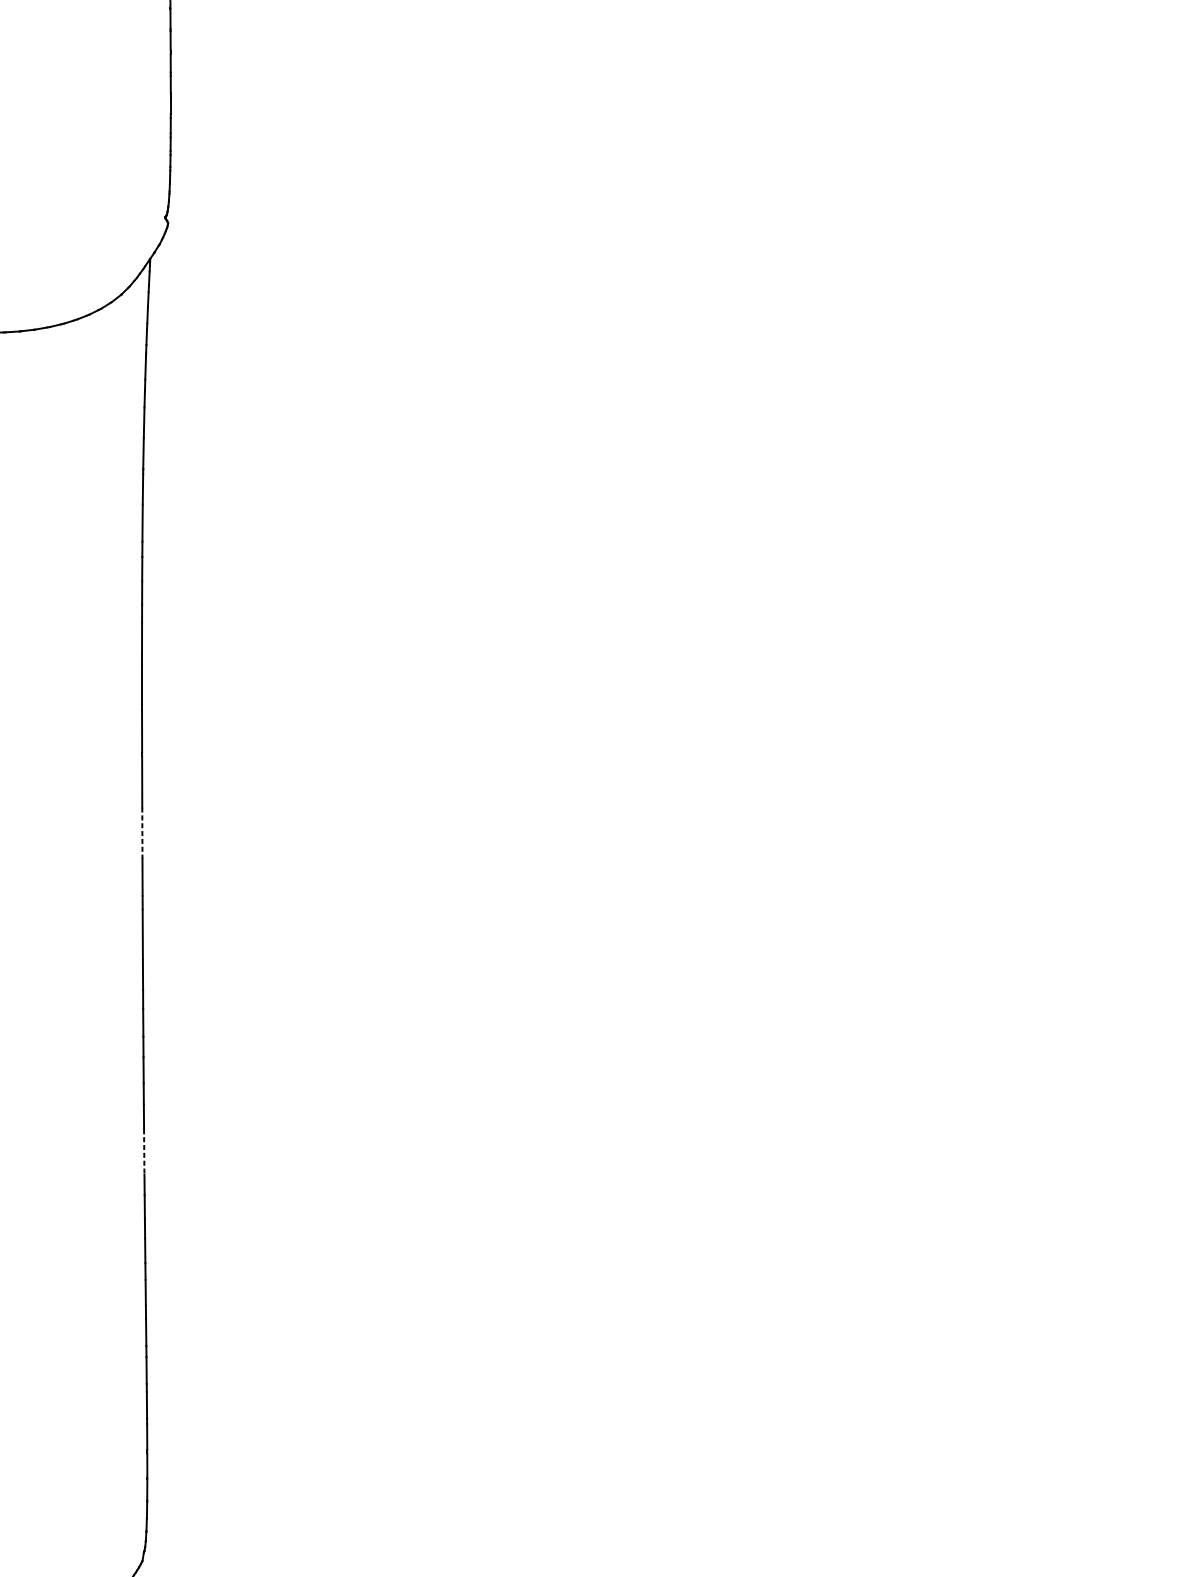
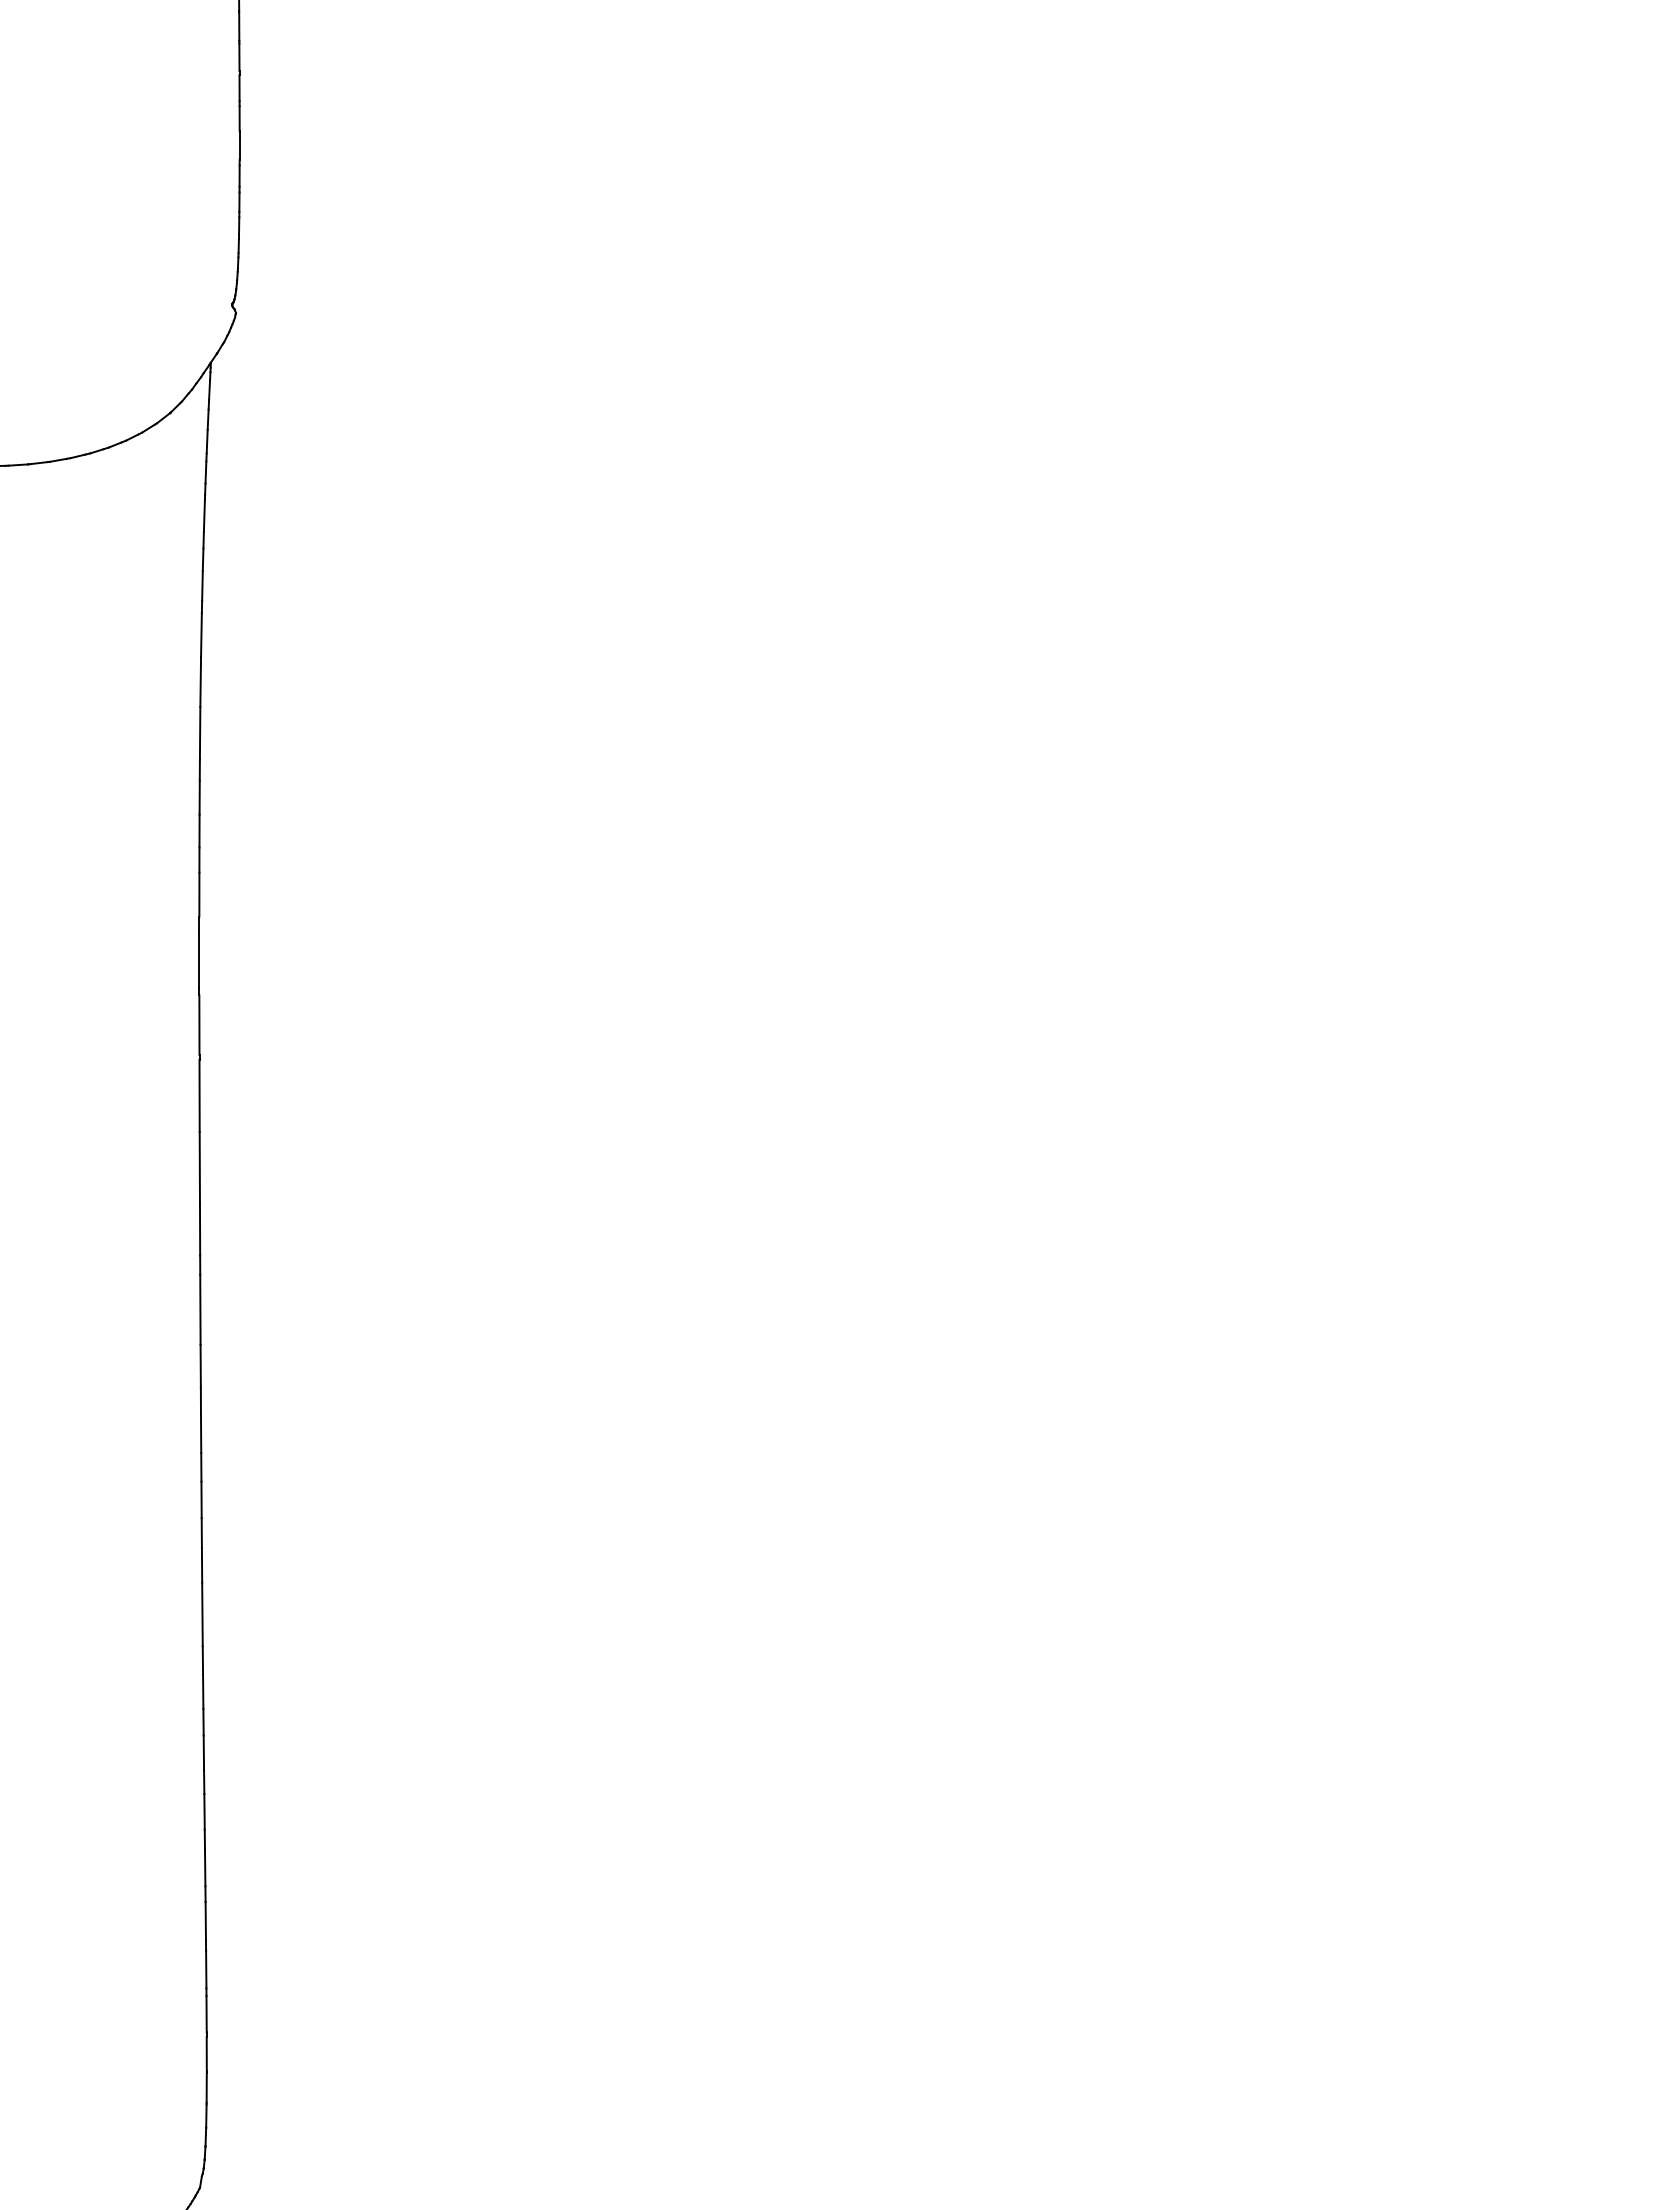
line: (142, 833) -> (199, 1167), dashed -> solid
line: (144, 1152) -> (202, 1614), dashed -> solid

